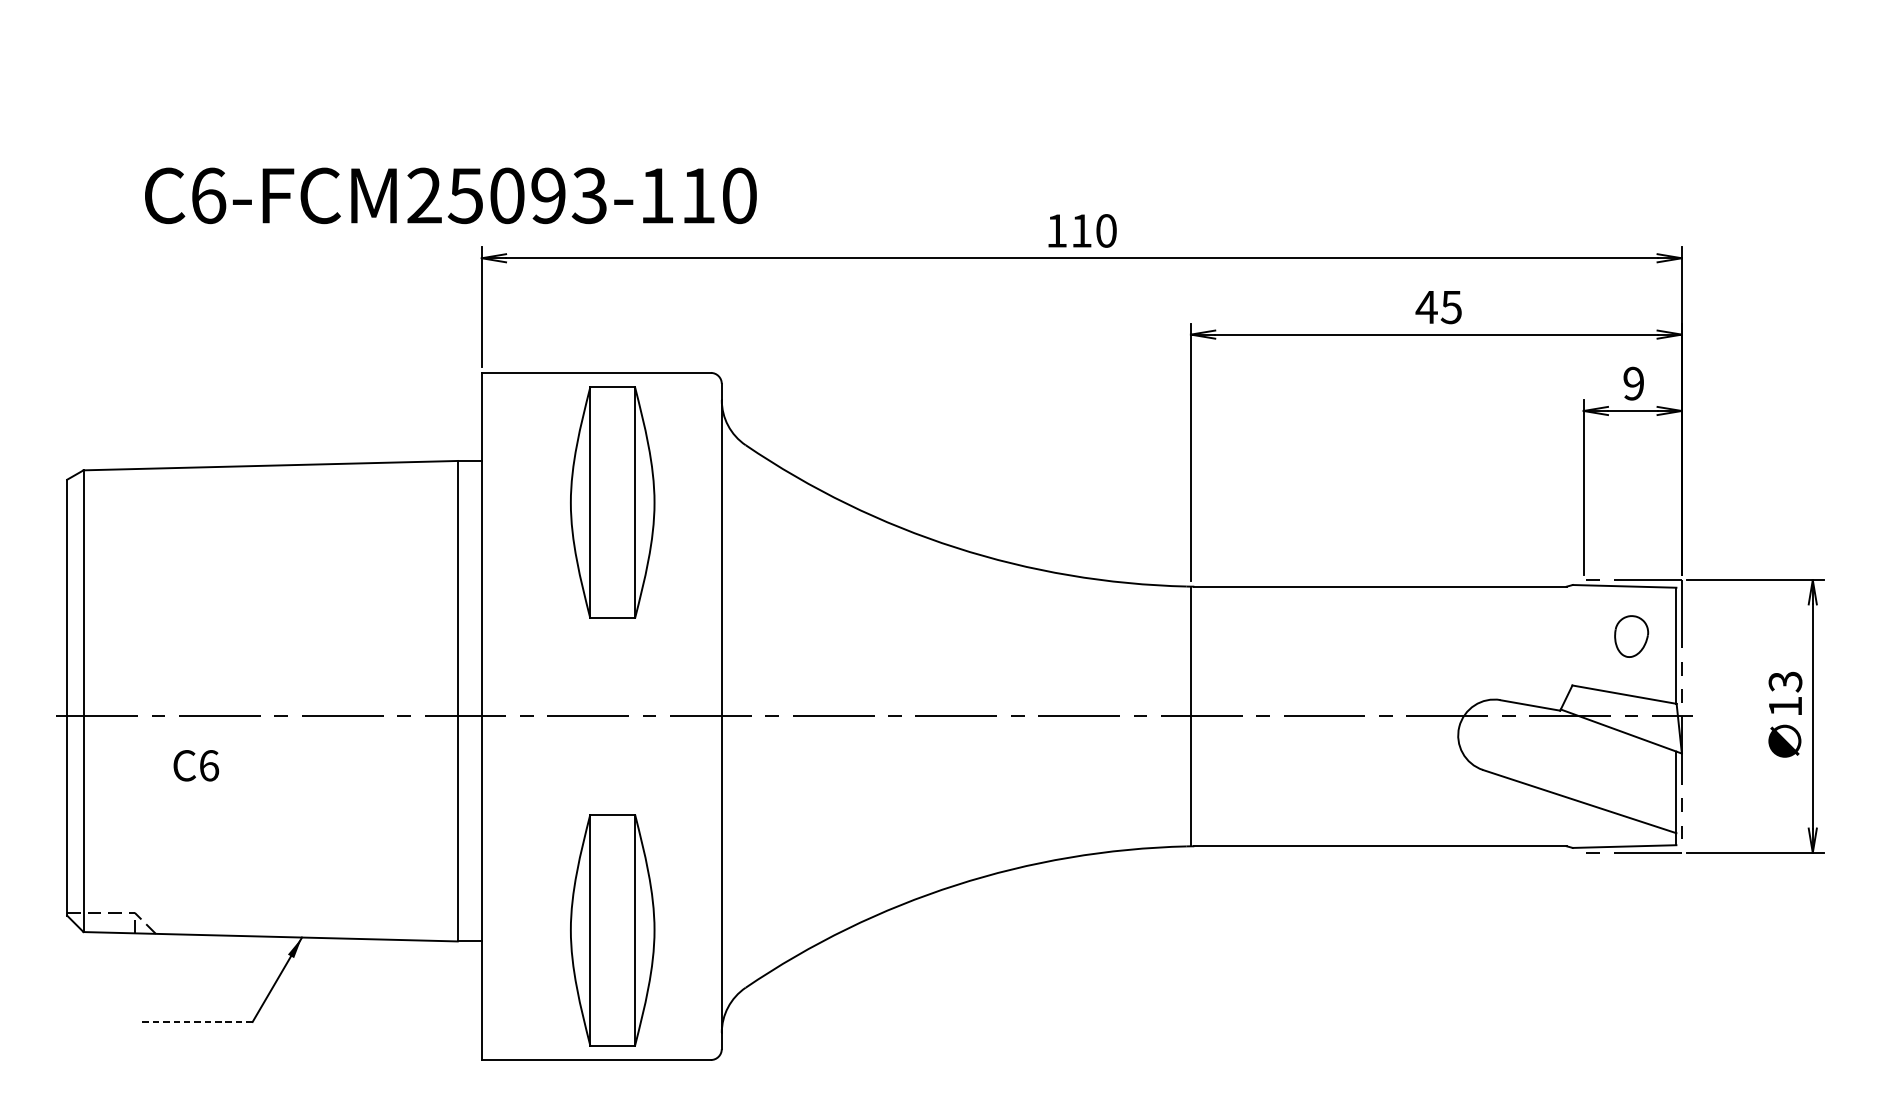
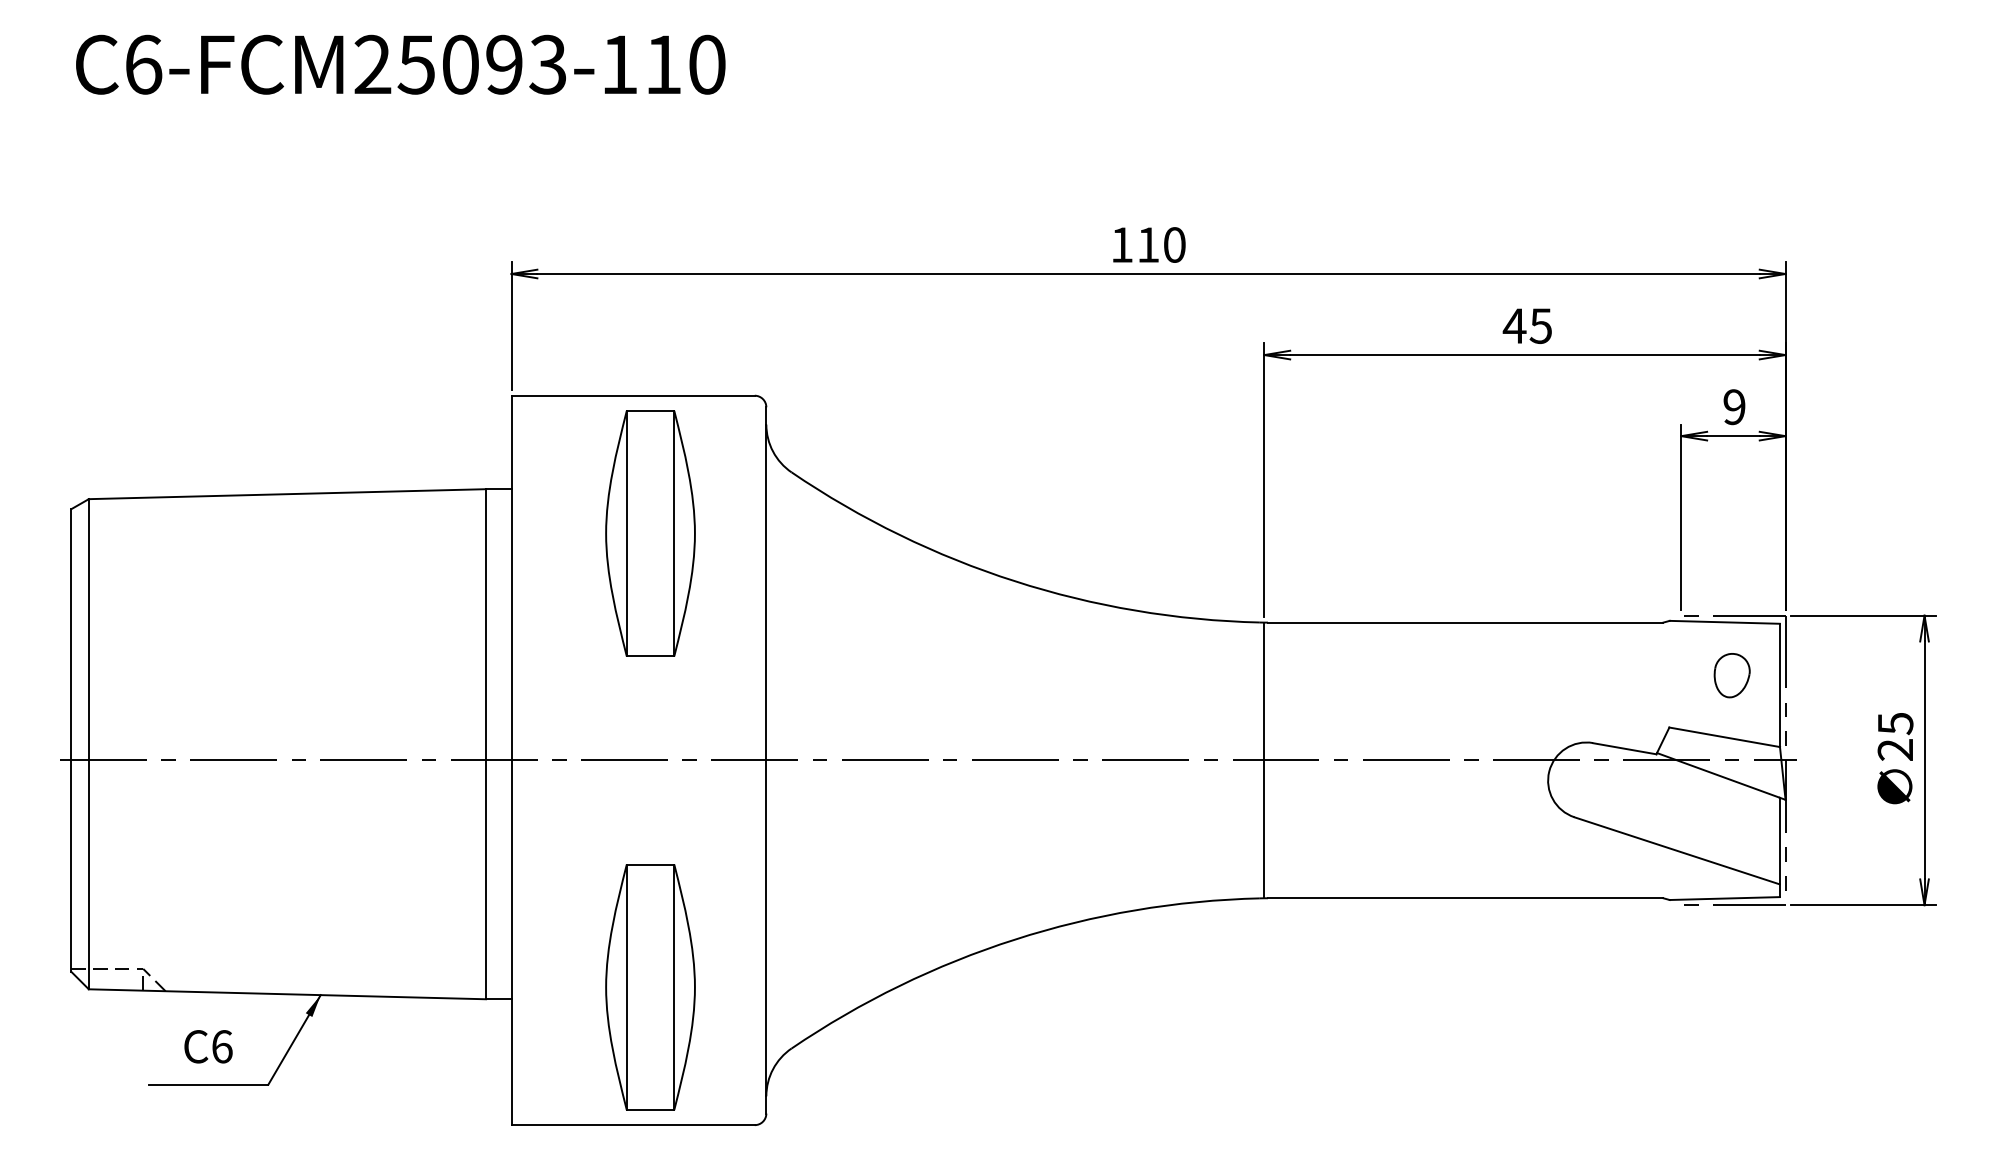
text: (450, 195) -> (400, 64), moved
text: (1785, 693) -> (1895, 736), 13 -> 25
text: (196, 765) -> (208, 1046), moved
line: (196, 1021) -> (208, 1084), dashed -> solid

